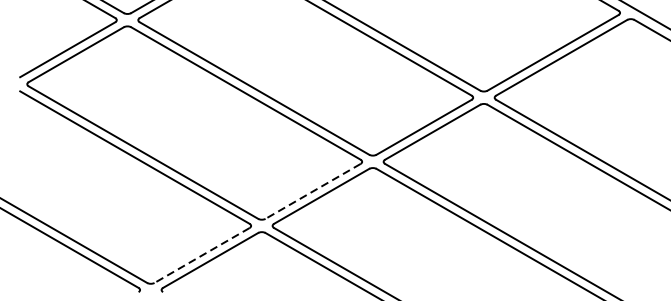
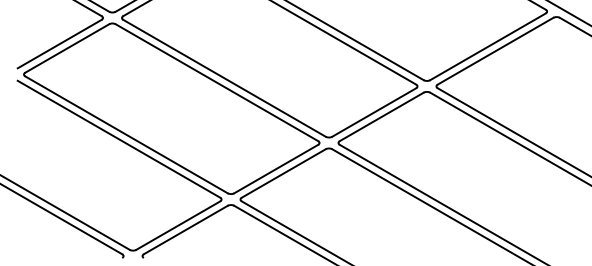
line: (312, 191) -> (275, 169), dashed -> solid
line: (201, 255) -> (177, 225), dashed -> solid

